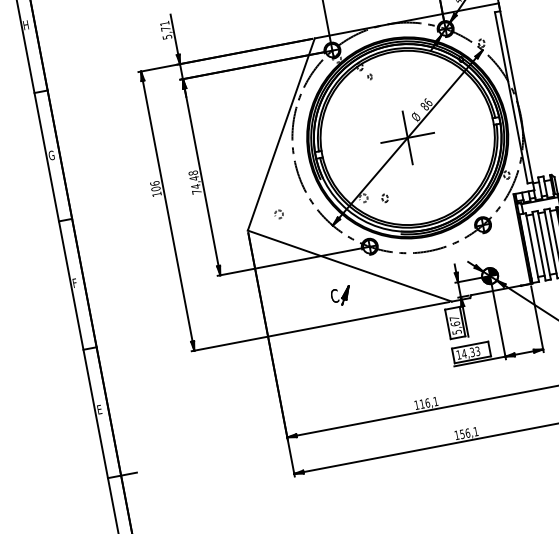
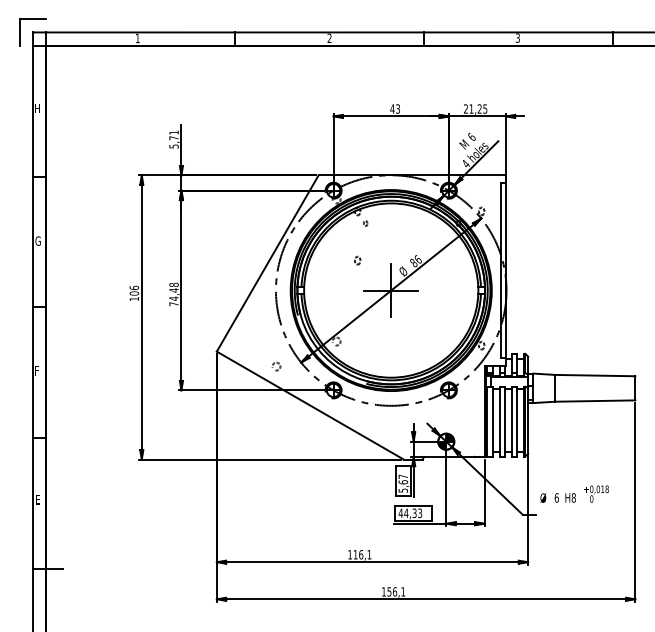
part: (384, 198) -> (357, 260), moved
arc: (276, 212) -> (274, 364), moved
part: (341, 296) -> (296, 433), removed
text: (458, 354) -> (400, 512), 14,33 -> 44,33

